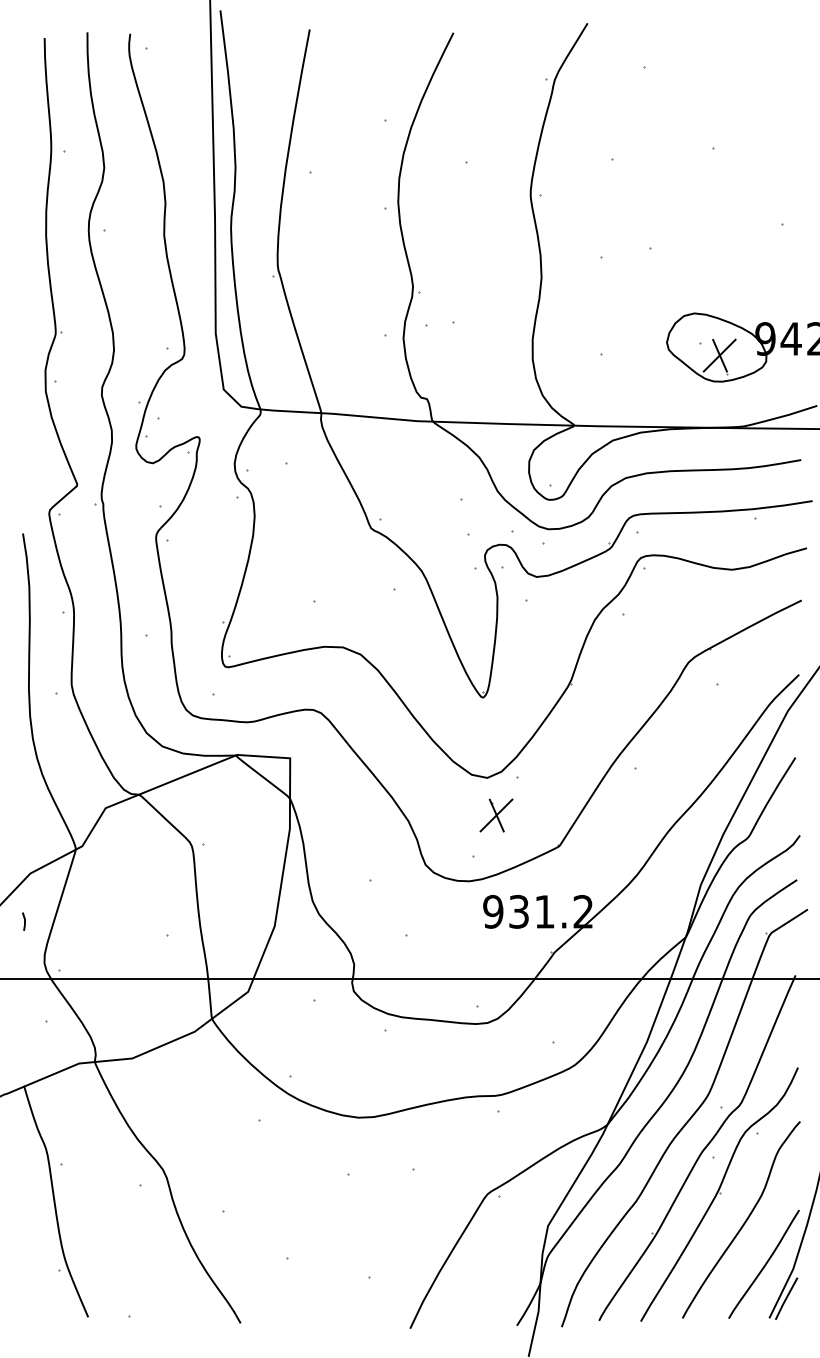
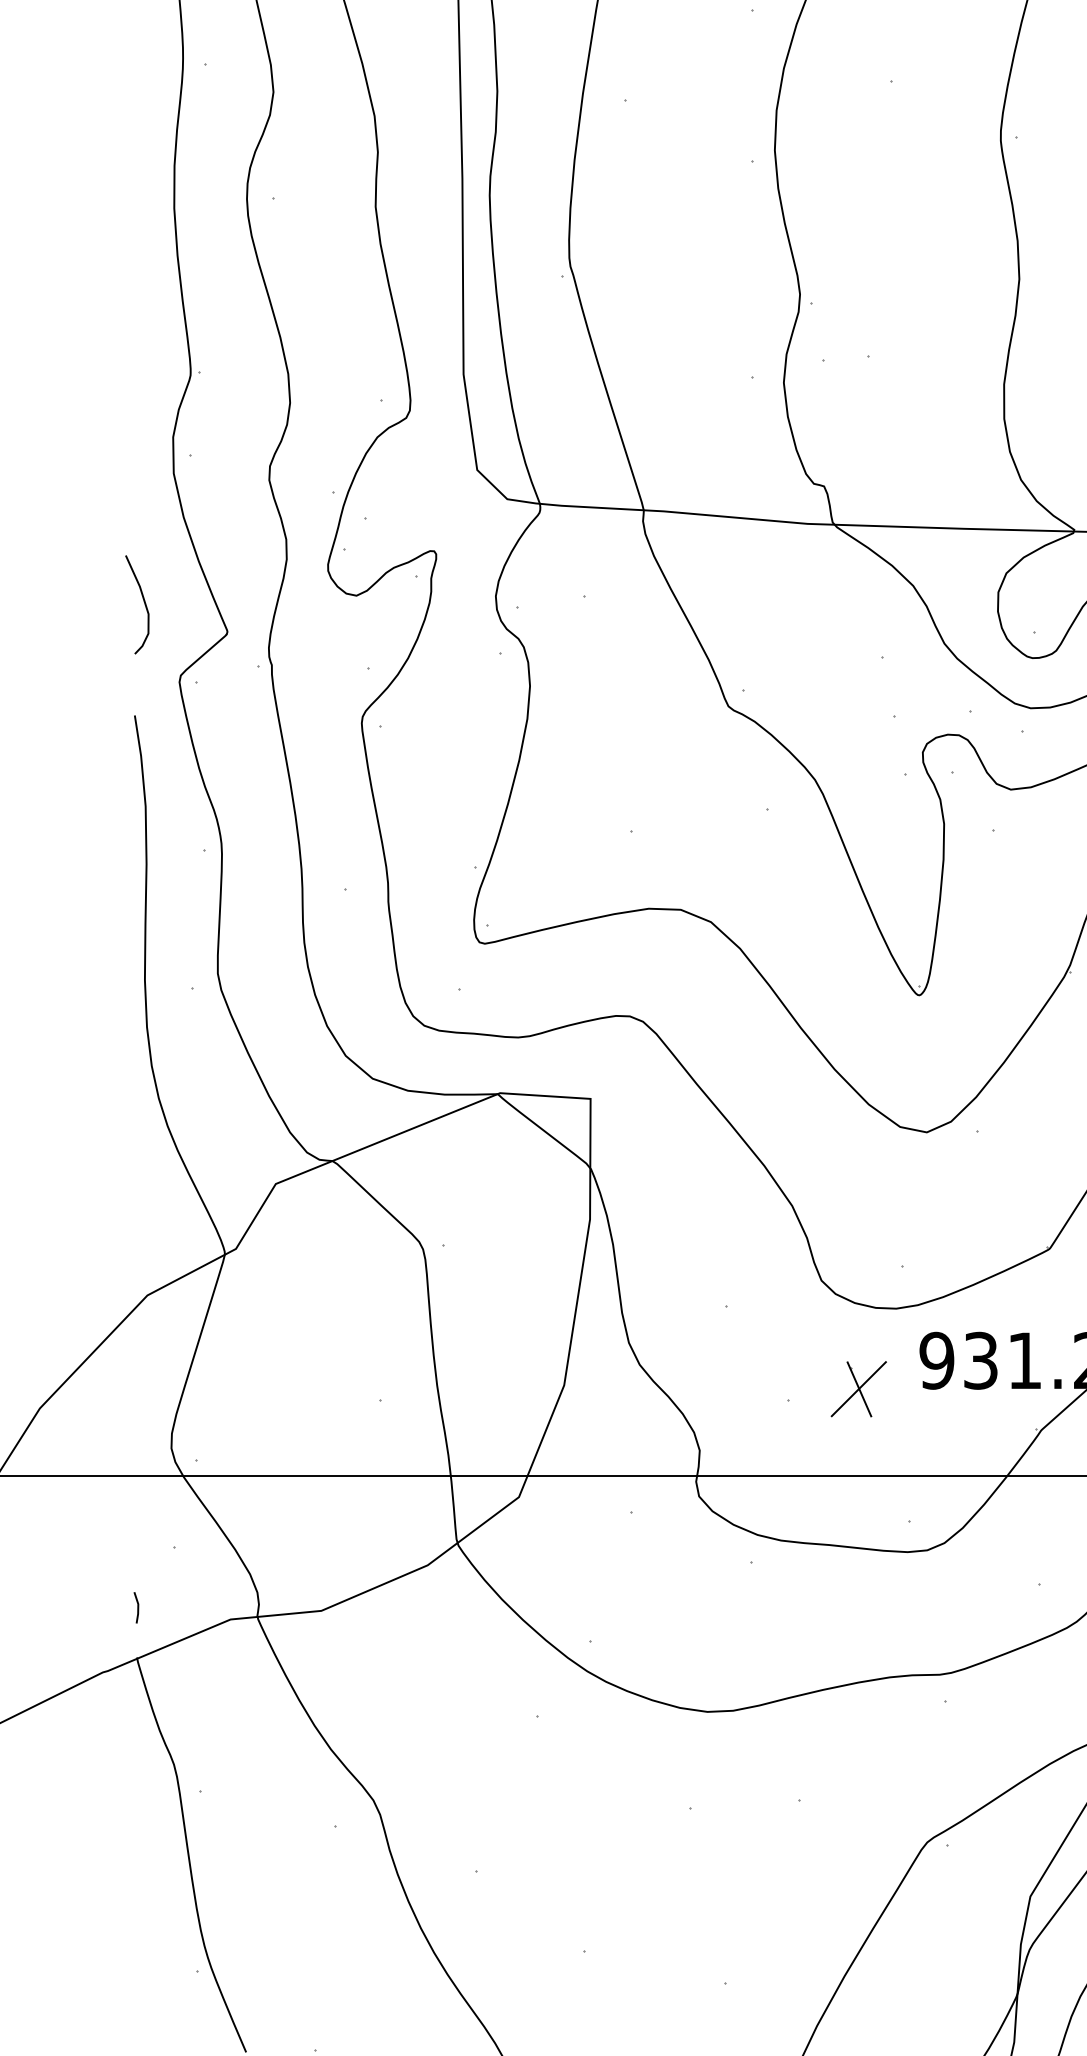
curve: (27, 466) -> (142, 601), added
part: (496, 815) -> (858, 1389), moved
line: (24, 921) -> (137, 1607), moved

